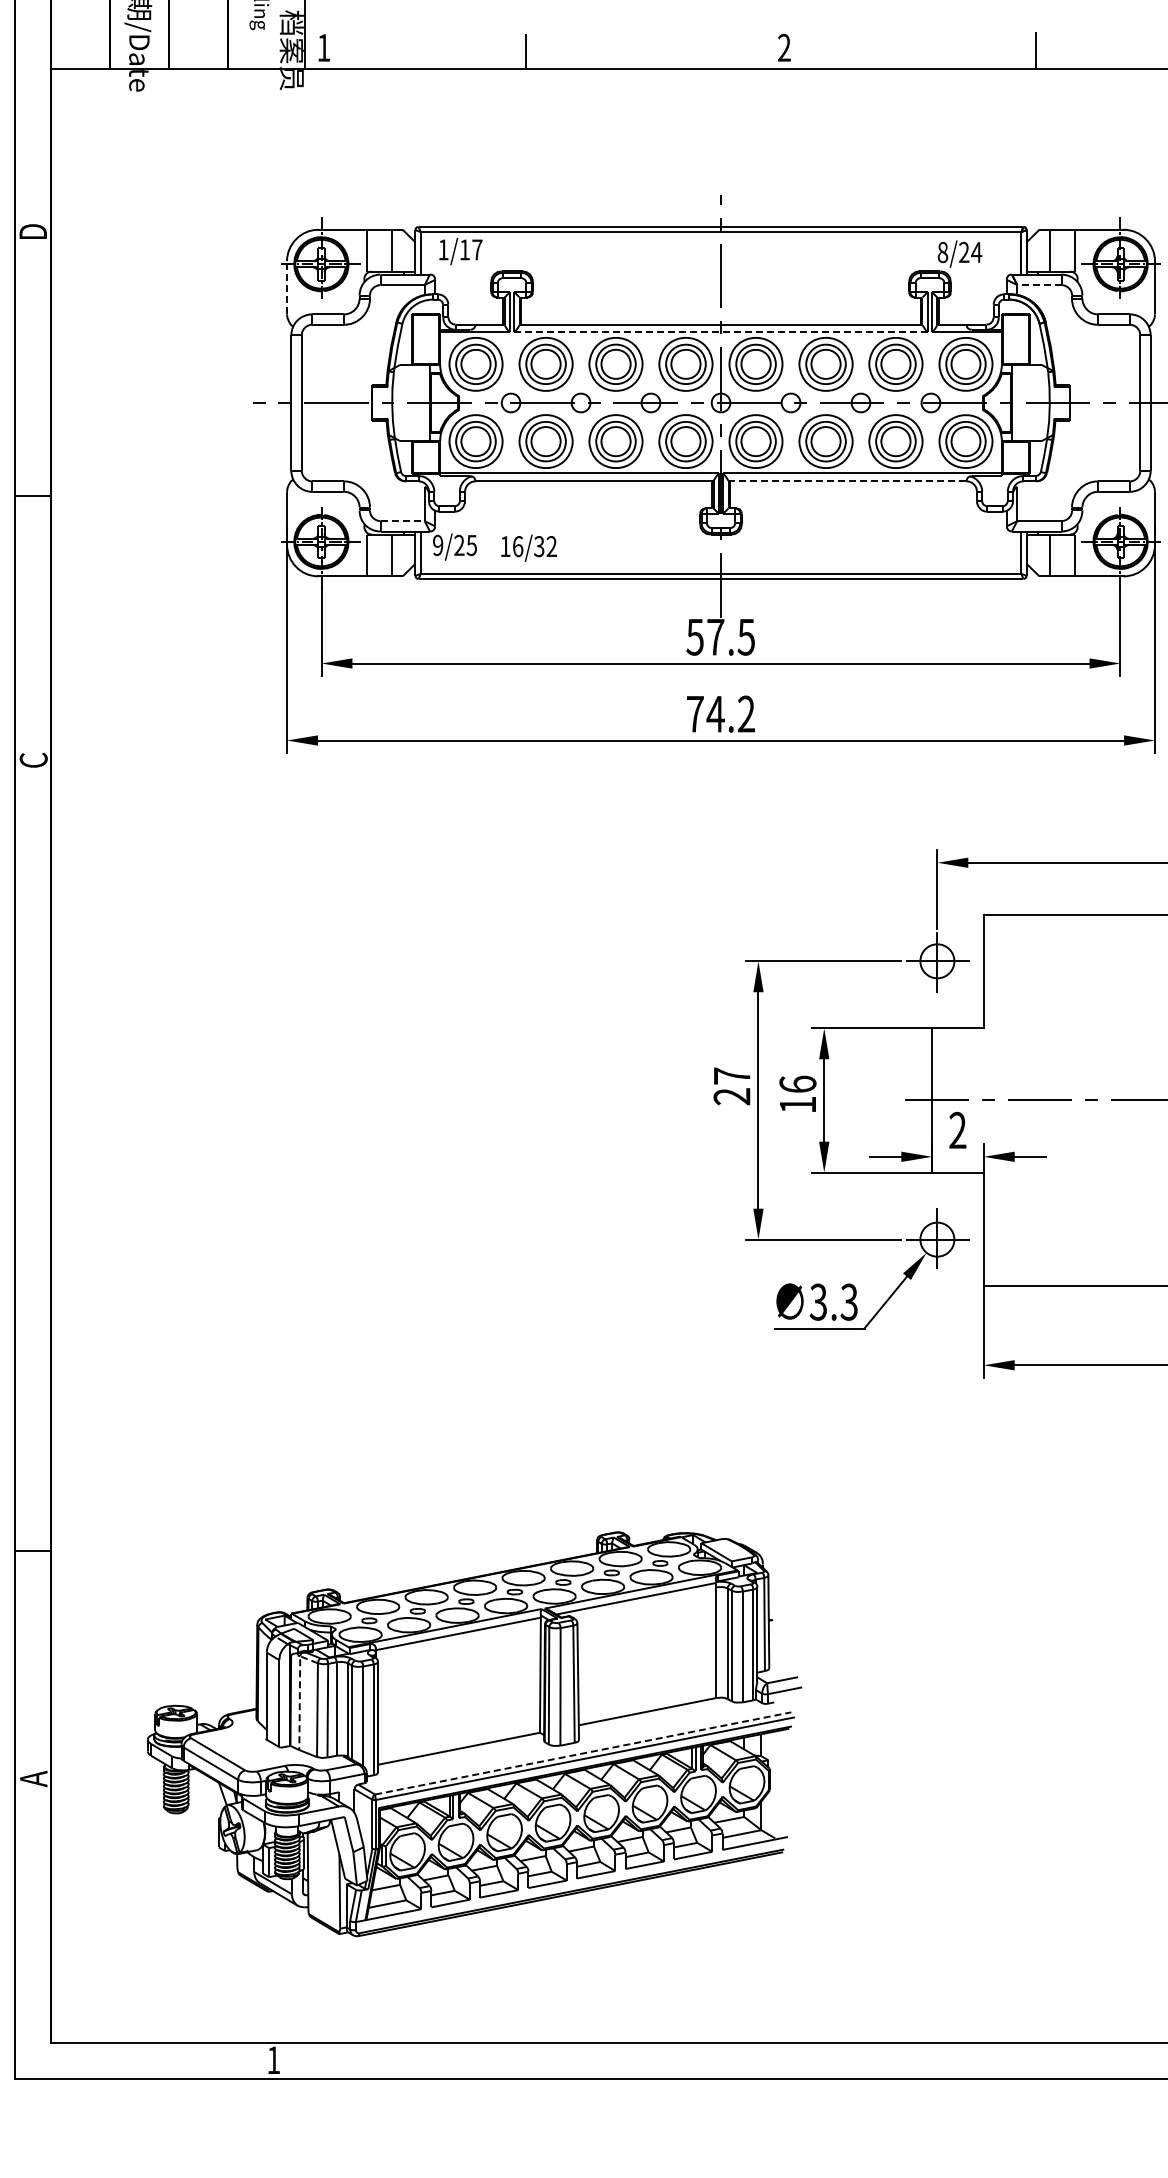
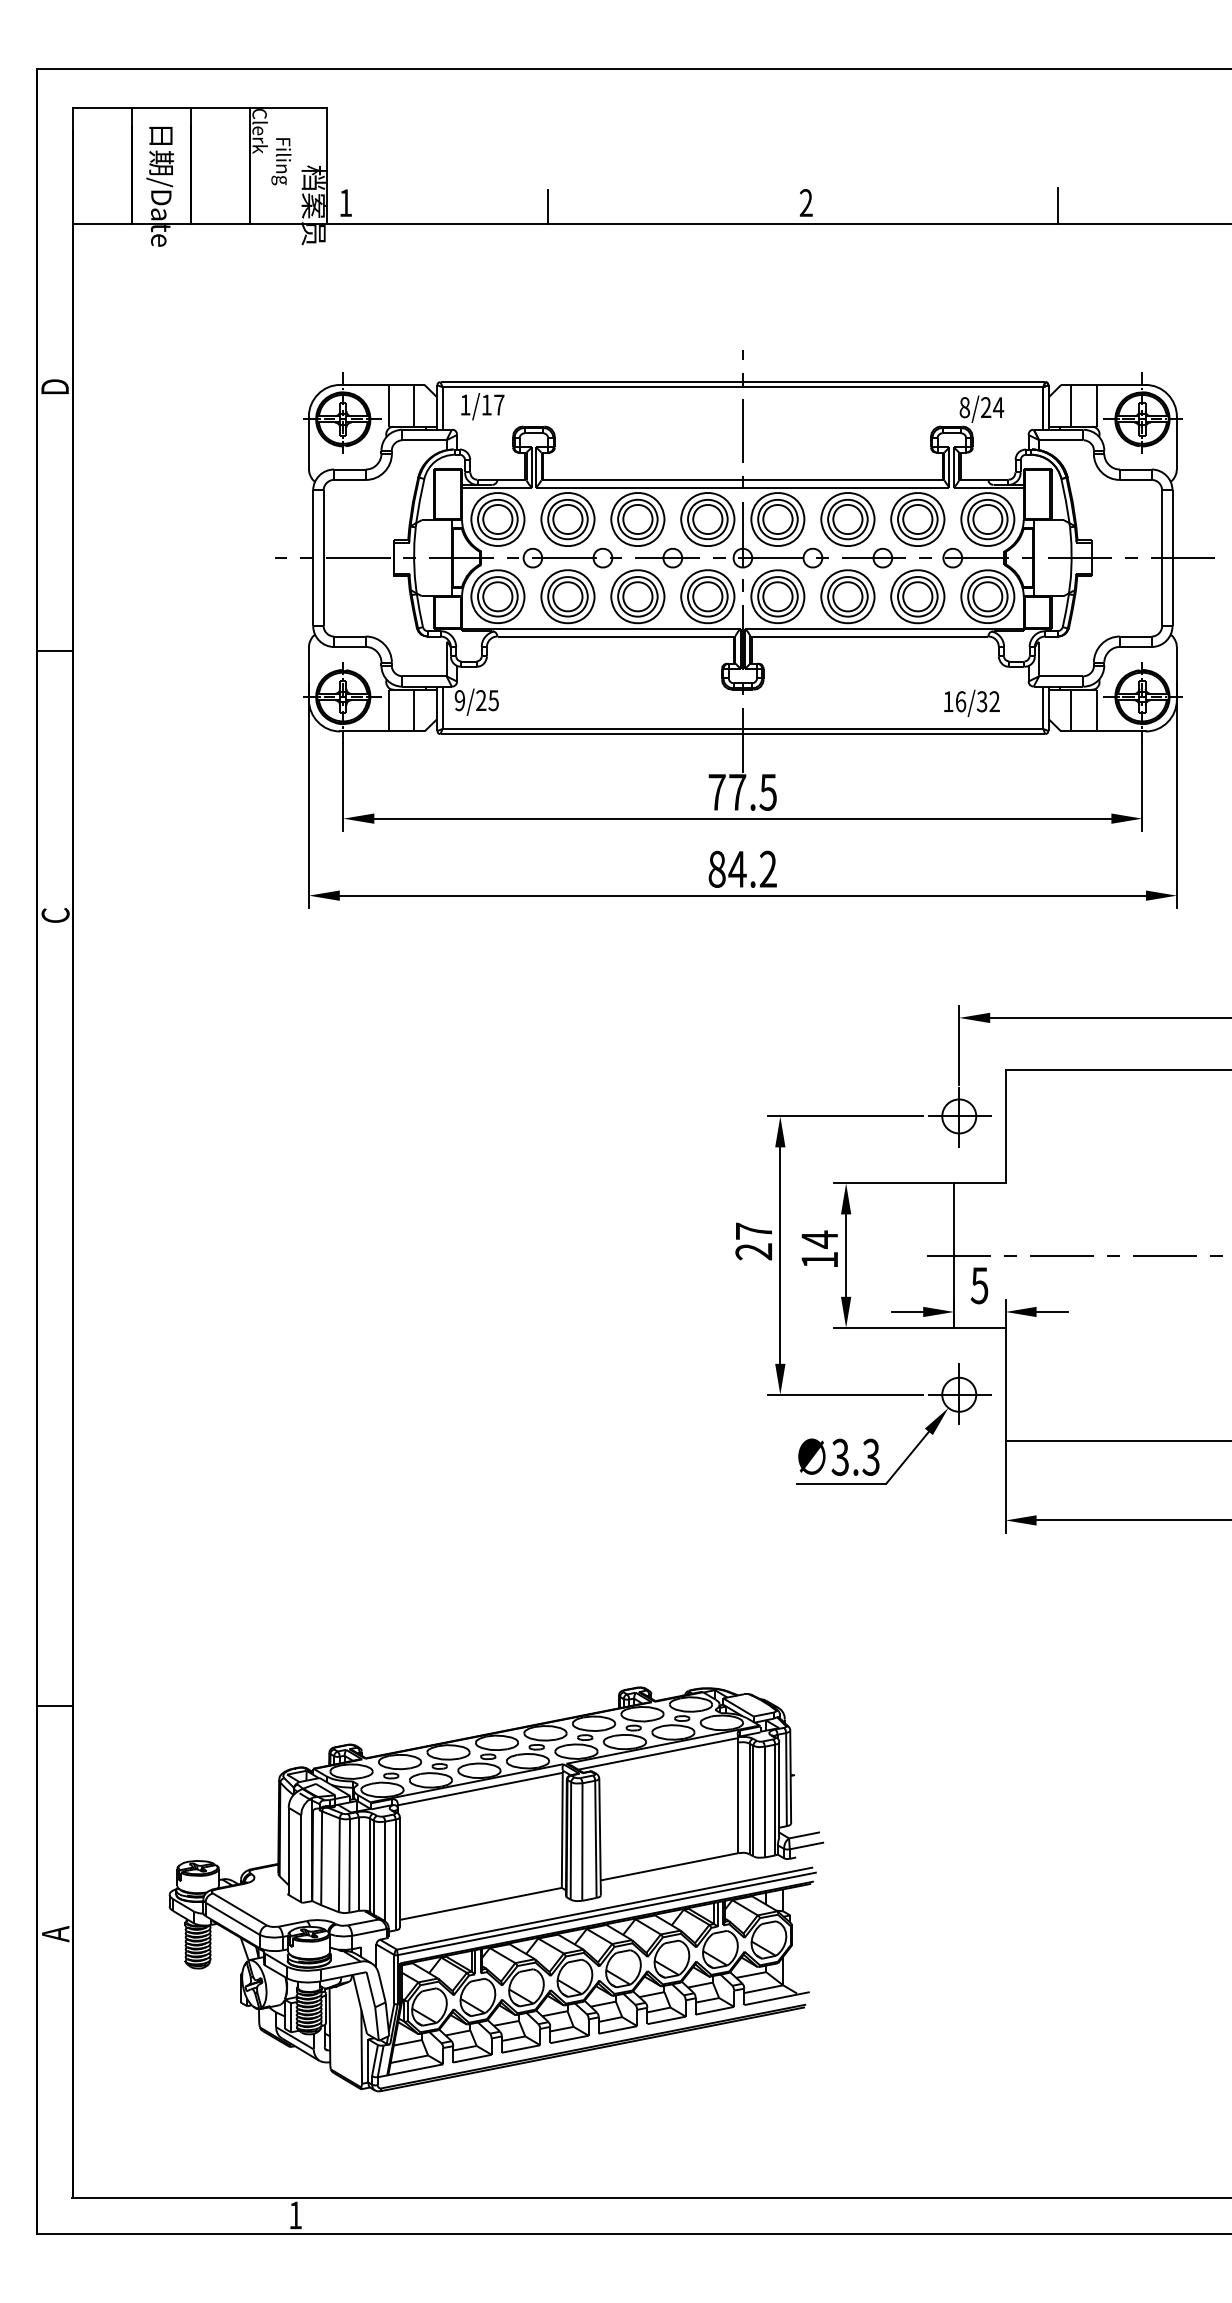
line: (1038, 285) -> (1060, 440), dashed -> solid
line: (286, 287) -> (308, 442), dashed -> solid
line: (720, 332) -> (742, 487), dashed -> solid
line: (847, 481) -> (869, 636), dashed -> solid
line: (402, 521) -> (424, 676), dashed -> solid
text: (528, 547) -> (971, 702), moved
text: (694, 637) -> (716, 792), 57.5 -> 77.5
text: (694, 713) -> (716, 868), 74.2 -> 84.2
text: (797, 1084) -> (819, 1239), 16 -> 14
text: (957, 1130) -> (979, 1285), 2 -> 5
line: (299, 1693) -> (321, 1848), dashed -> solid
line: (583, 1753) -> (605, 1908), dashed -> solid

